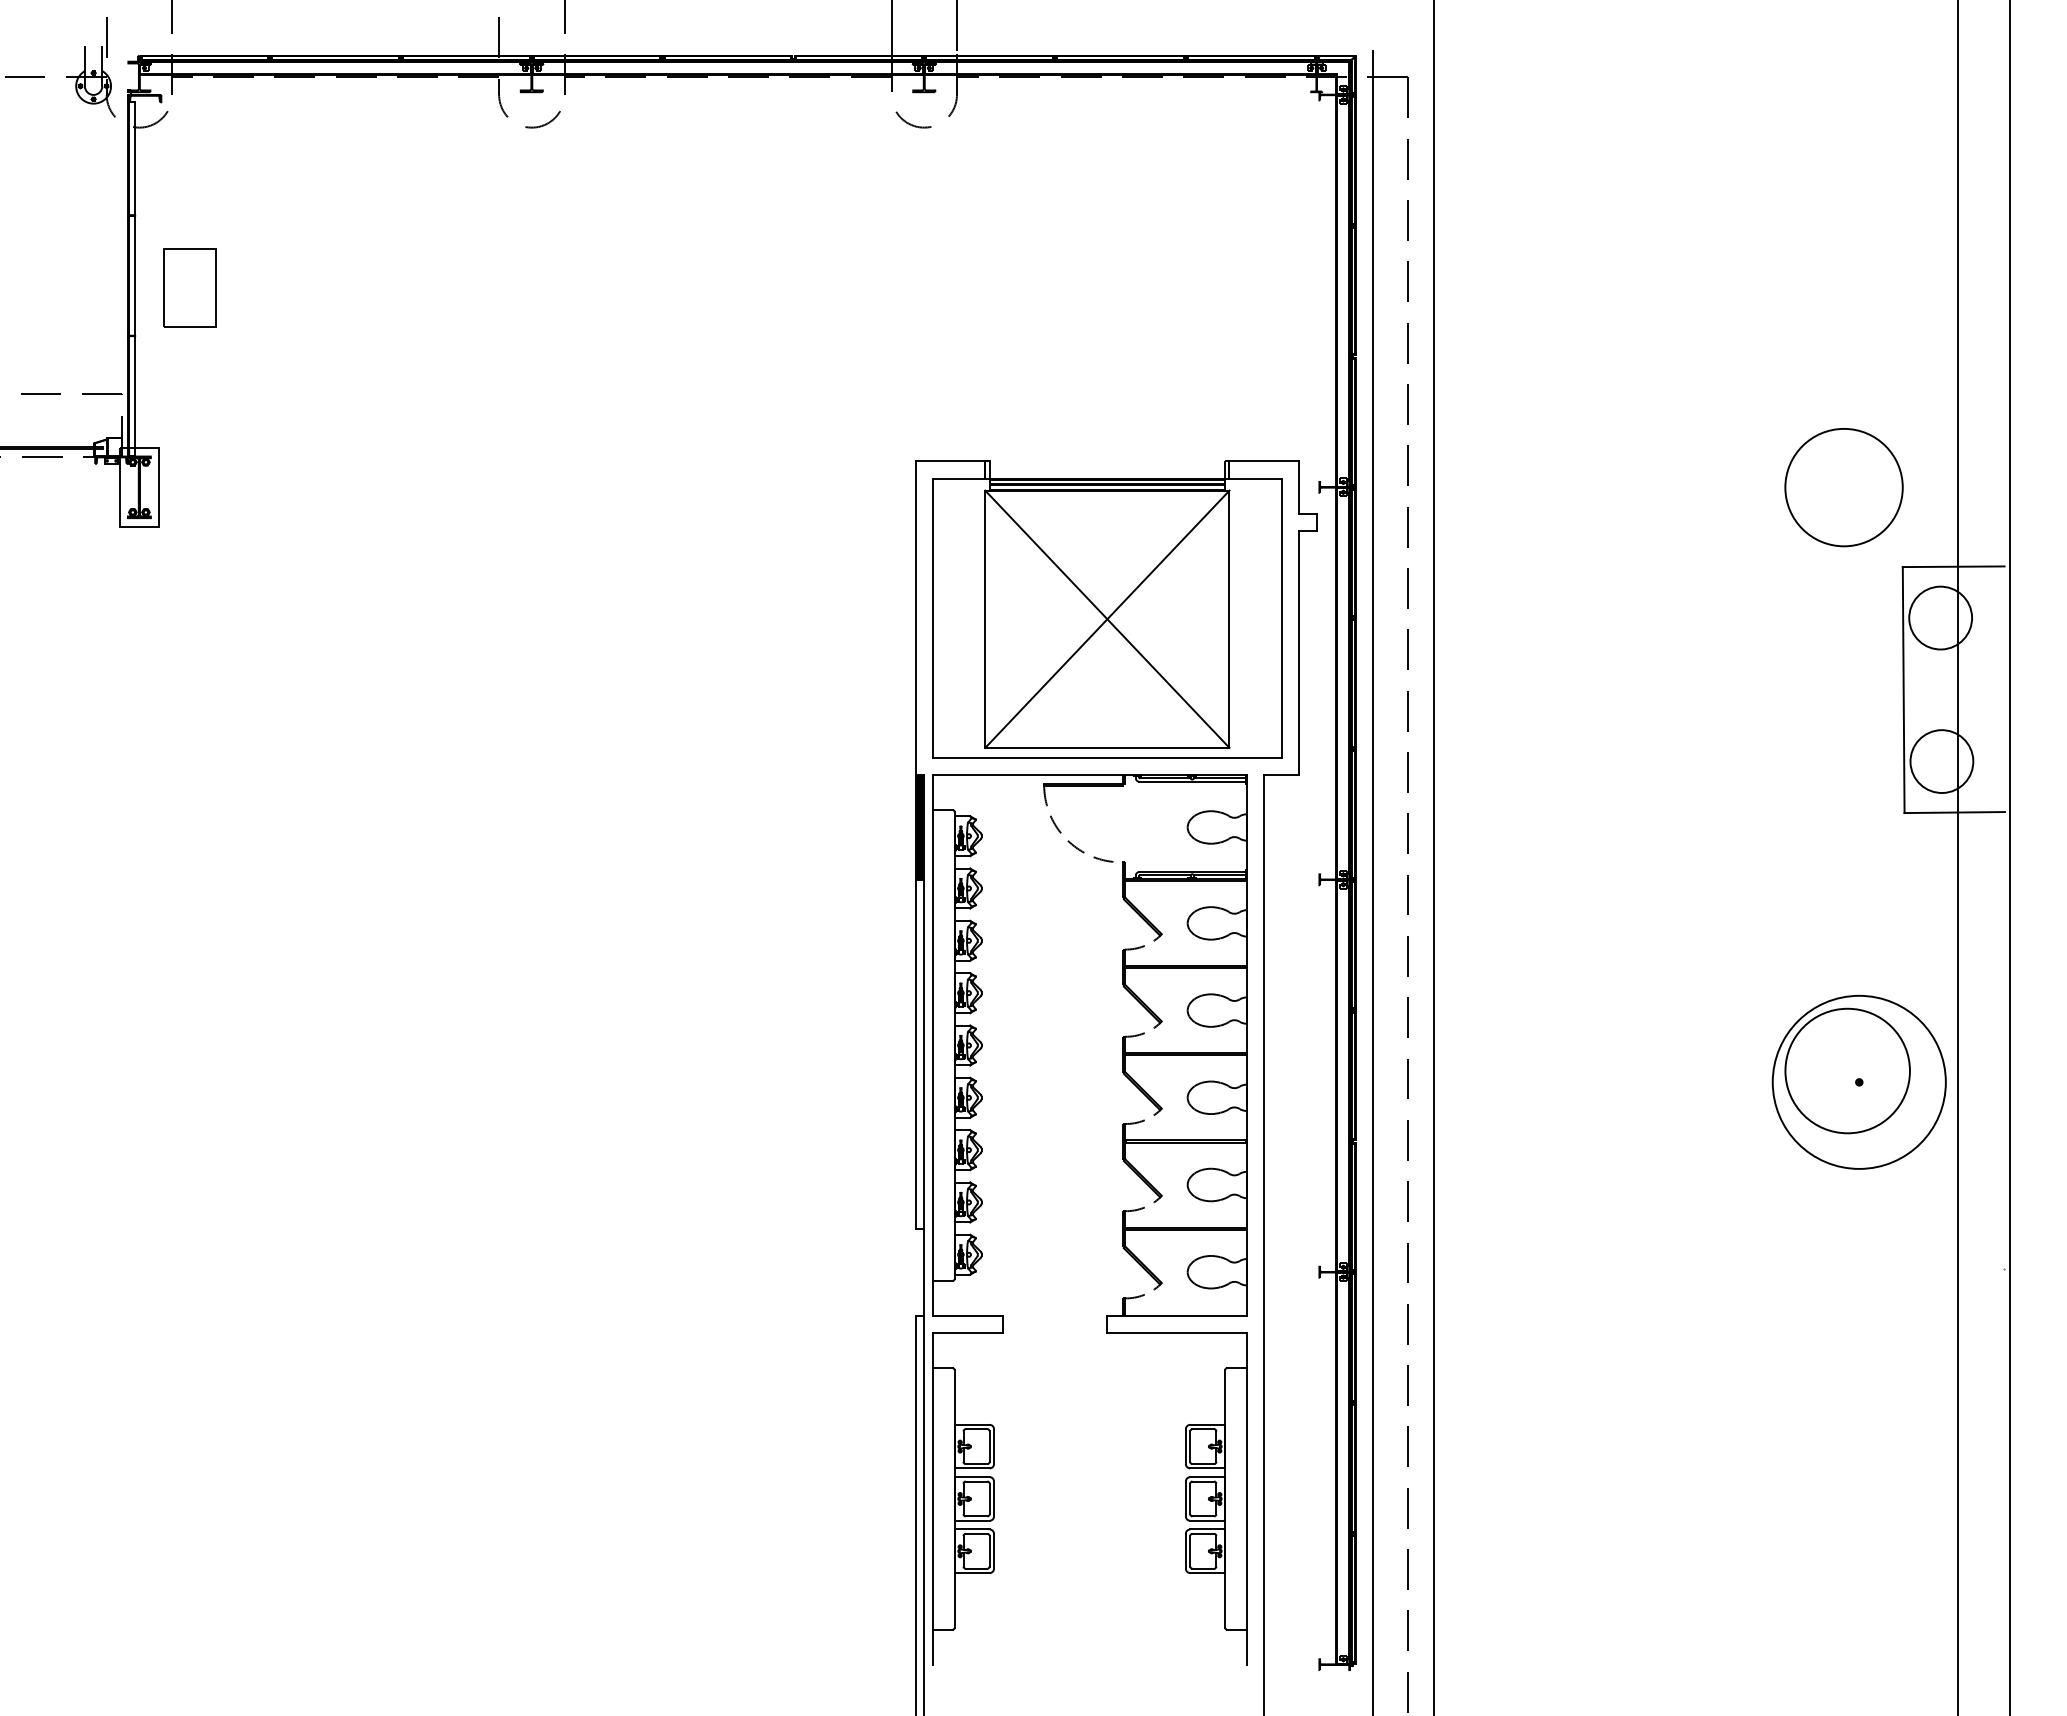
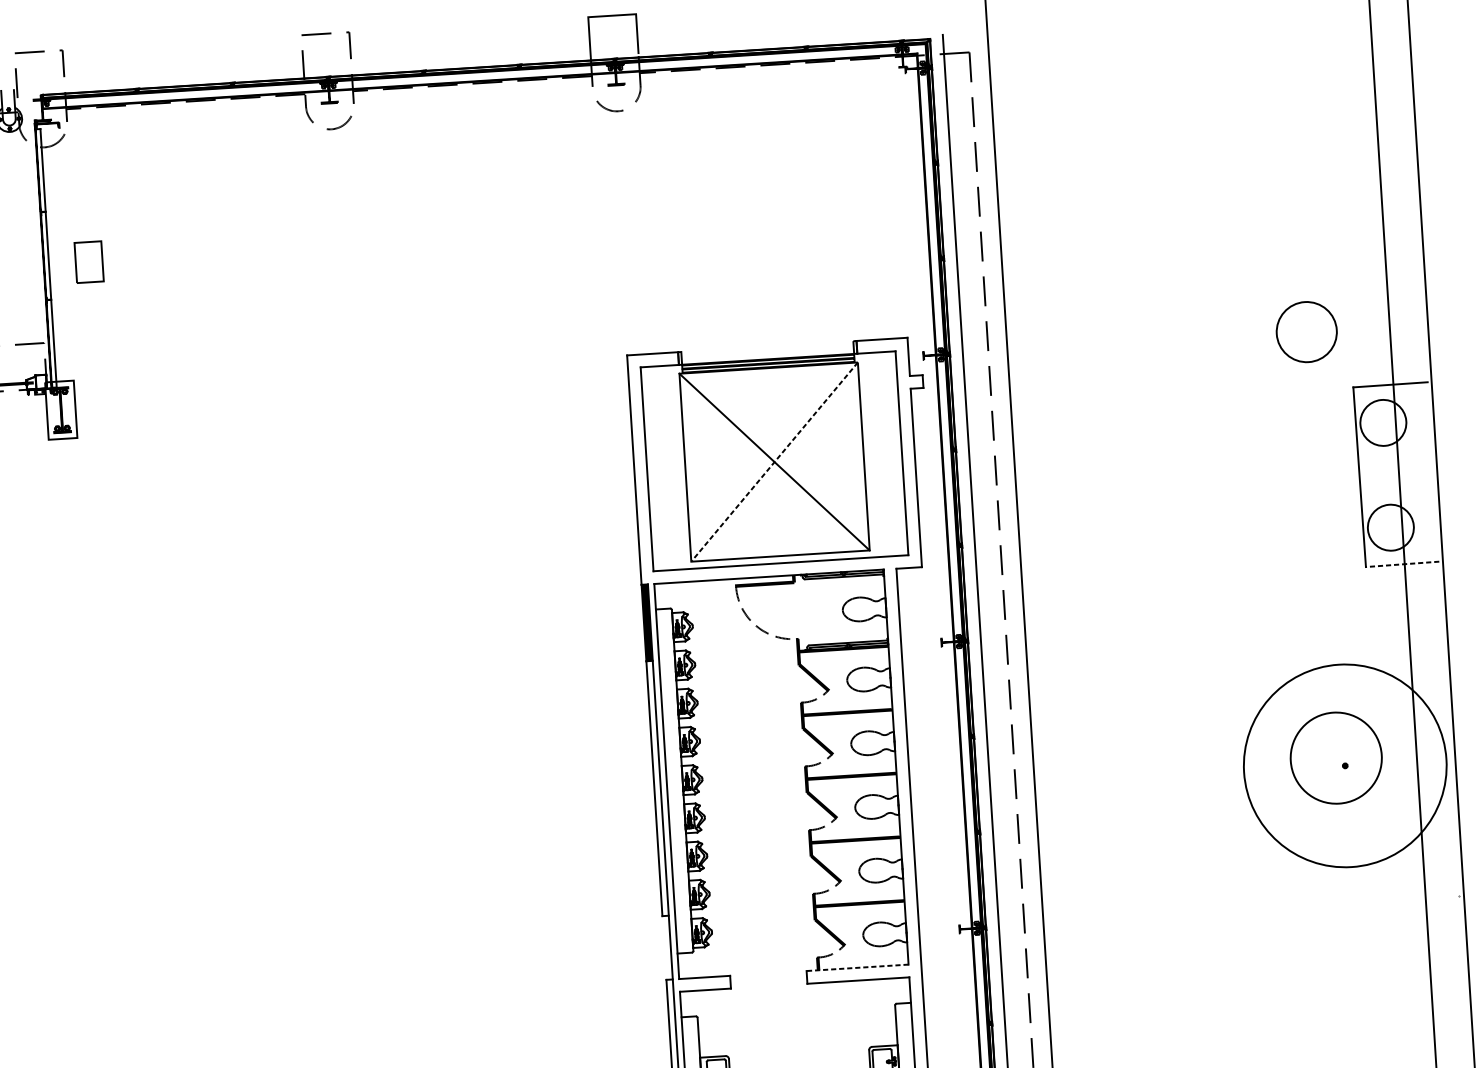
part: (189, 287) -> (88, 261), size x0.7
circle: (1843, 487) -> (1306, 331), size x0.7
line: (1107, 619) -> (774, 462), solid -> dashed
line: (1954, 812) -> (1402, 564), solid -> dashed
circle: (1858, 1081) -> (1344, 765), size x1.6
line: (1177, 1315) -> (857, 967), solid -> dashed

